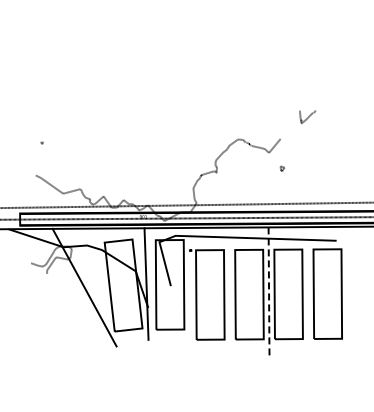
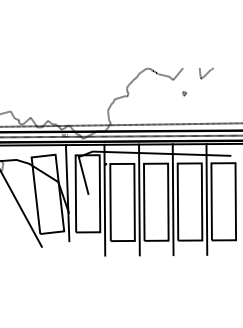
curve: (308, 116) -> (207, 72), moved
line: (189, 291) -> (104, 199), added
line: (229, 291) -> (139, 199), added
line: (307, 291) -> (206, 199), added
line: (269, 292) -> (173, 200), dashed -> solid

